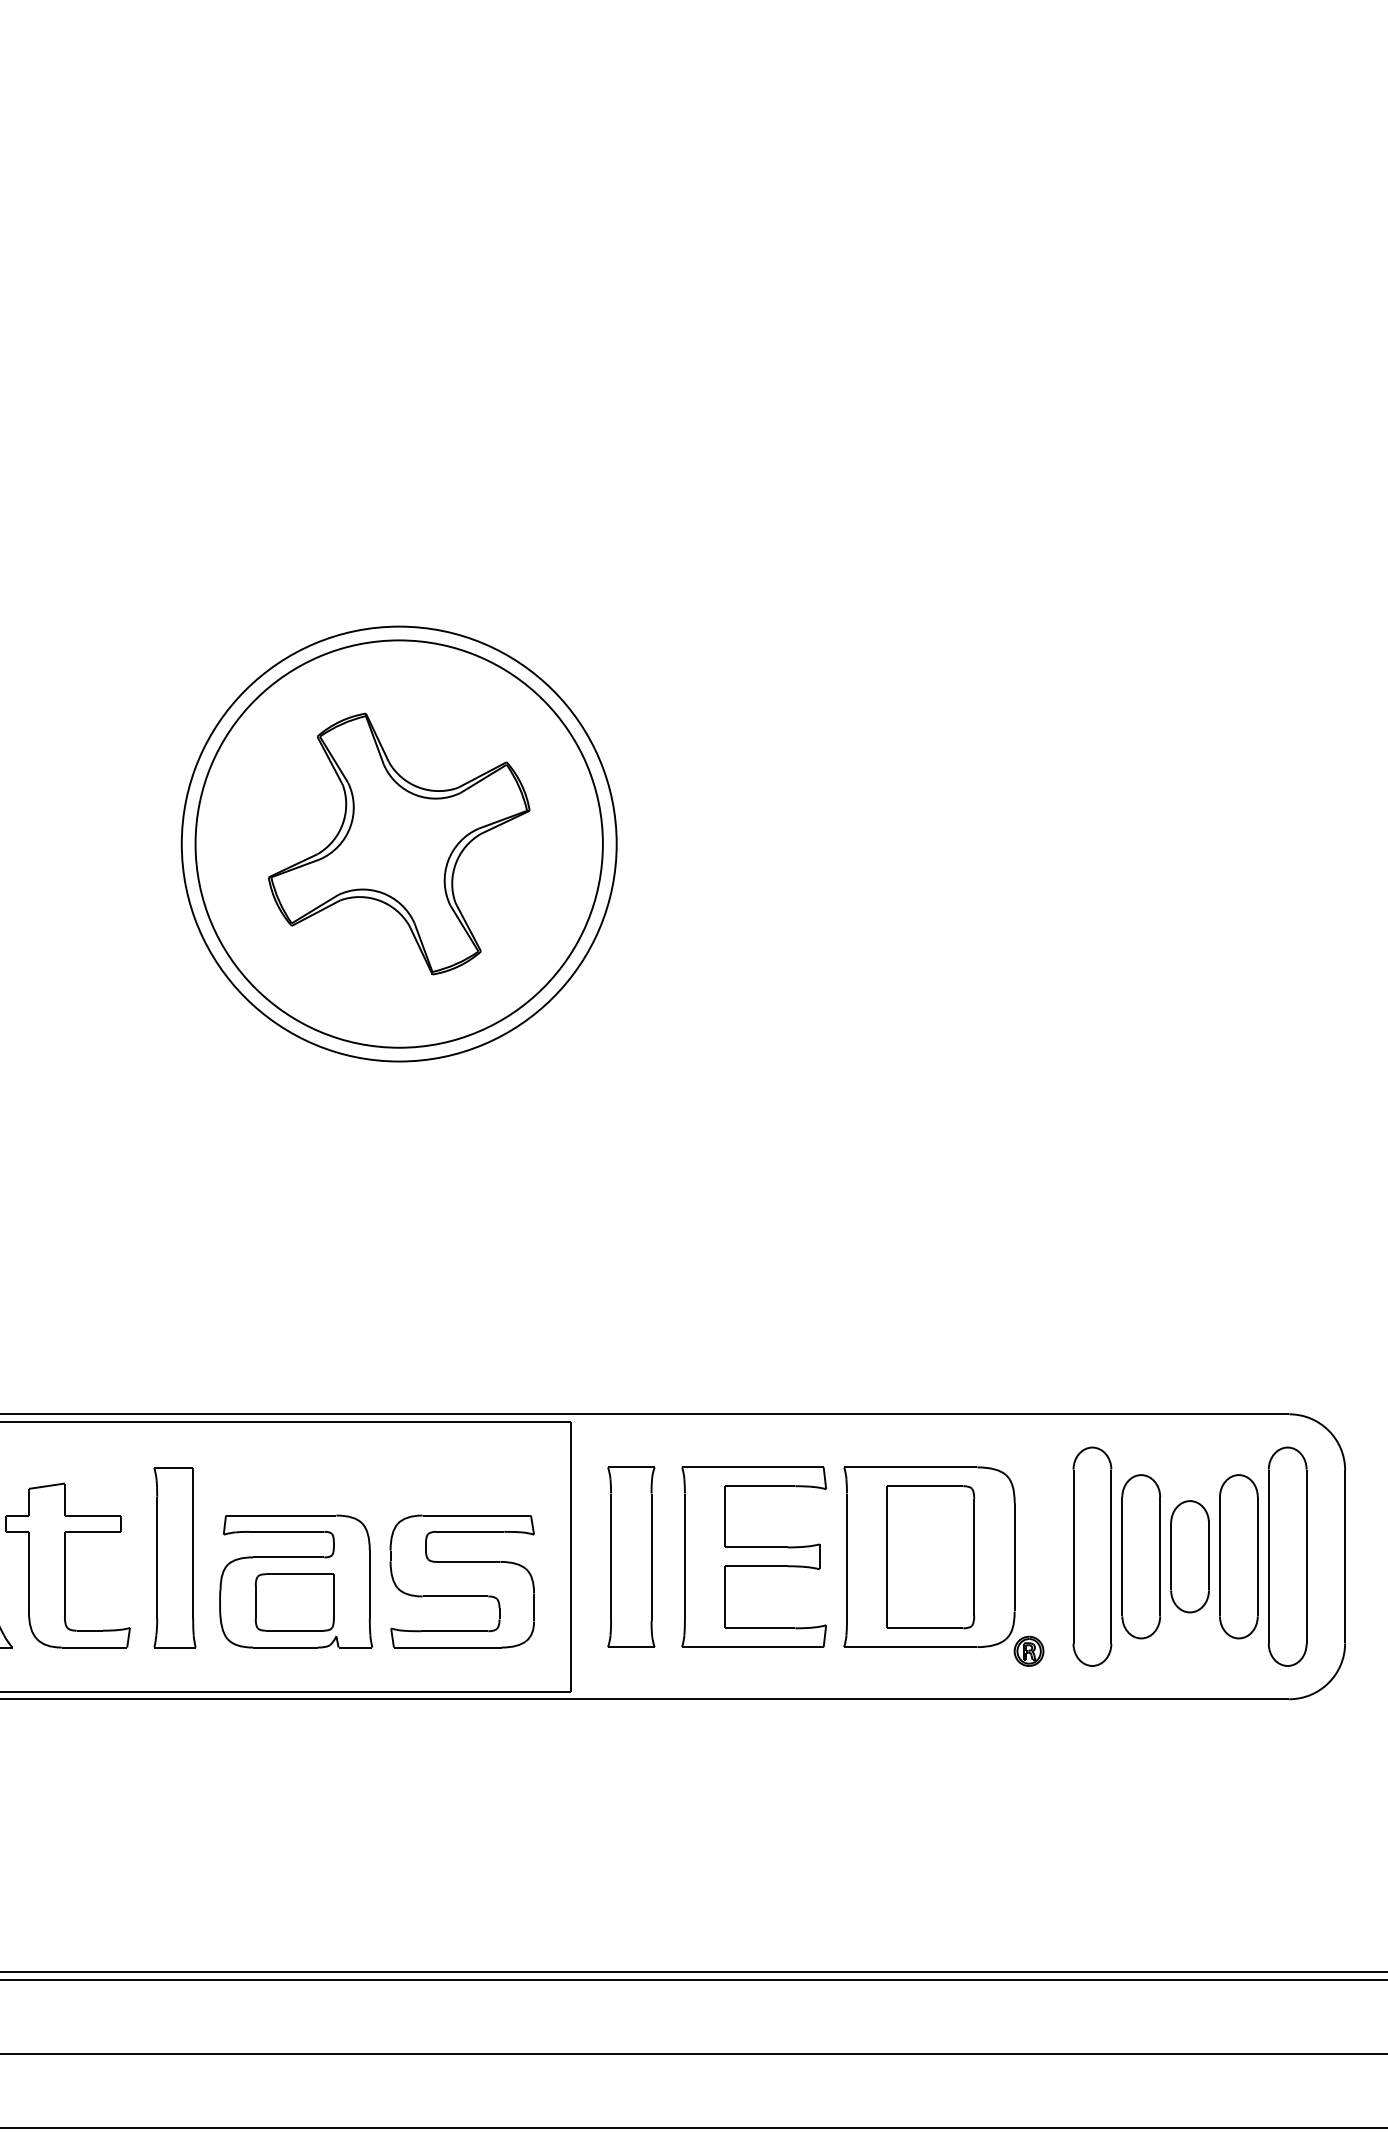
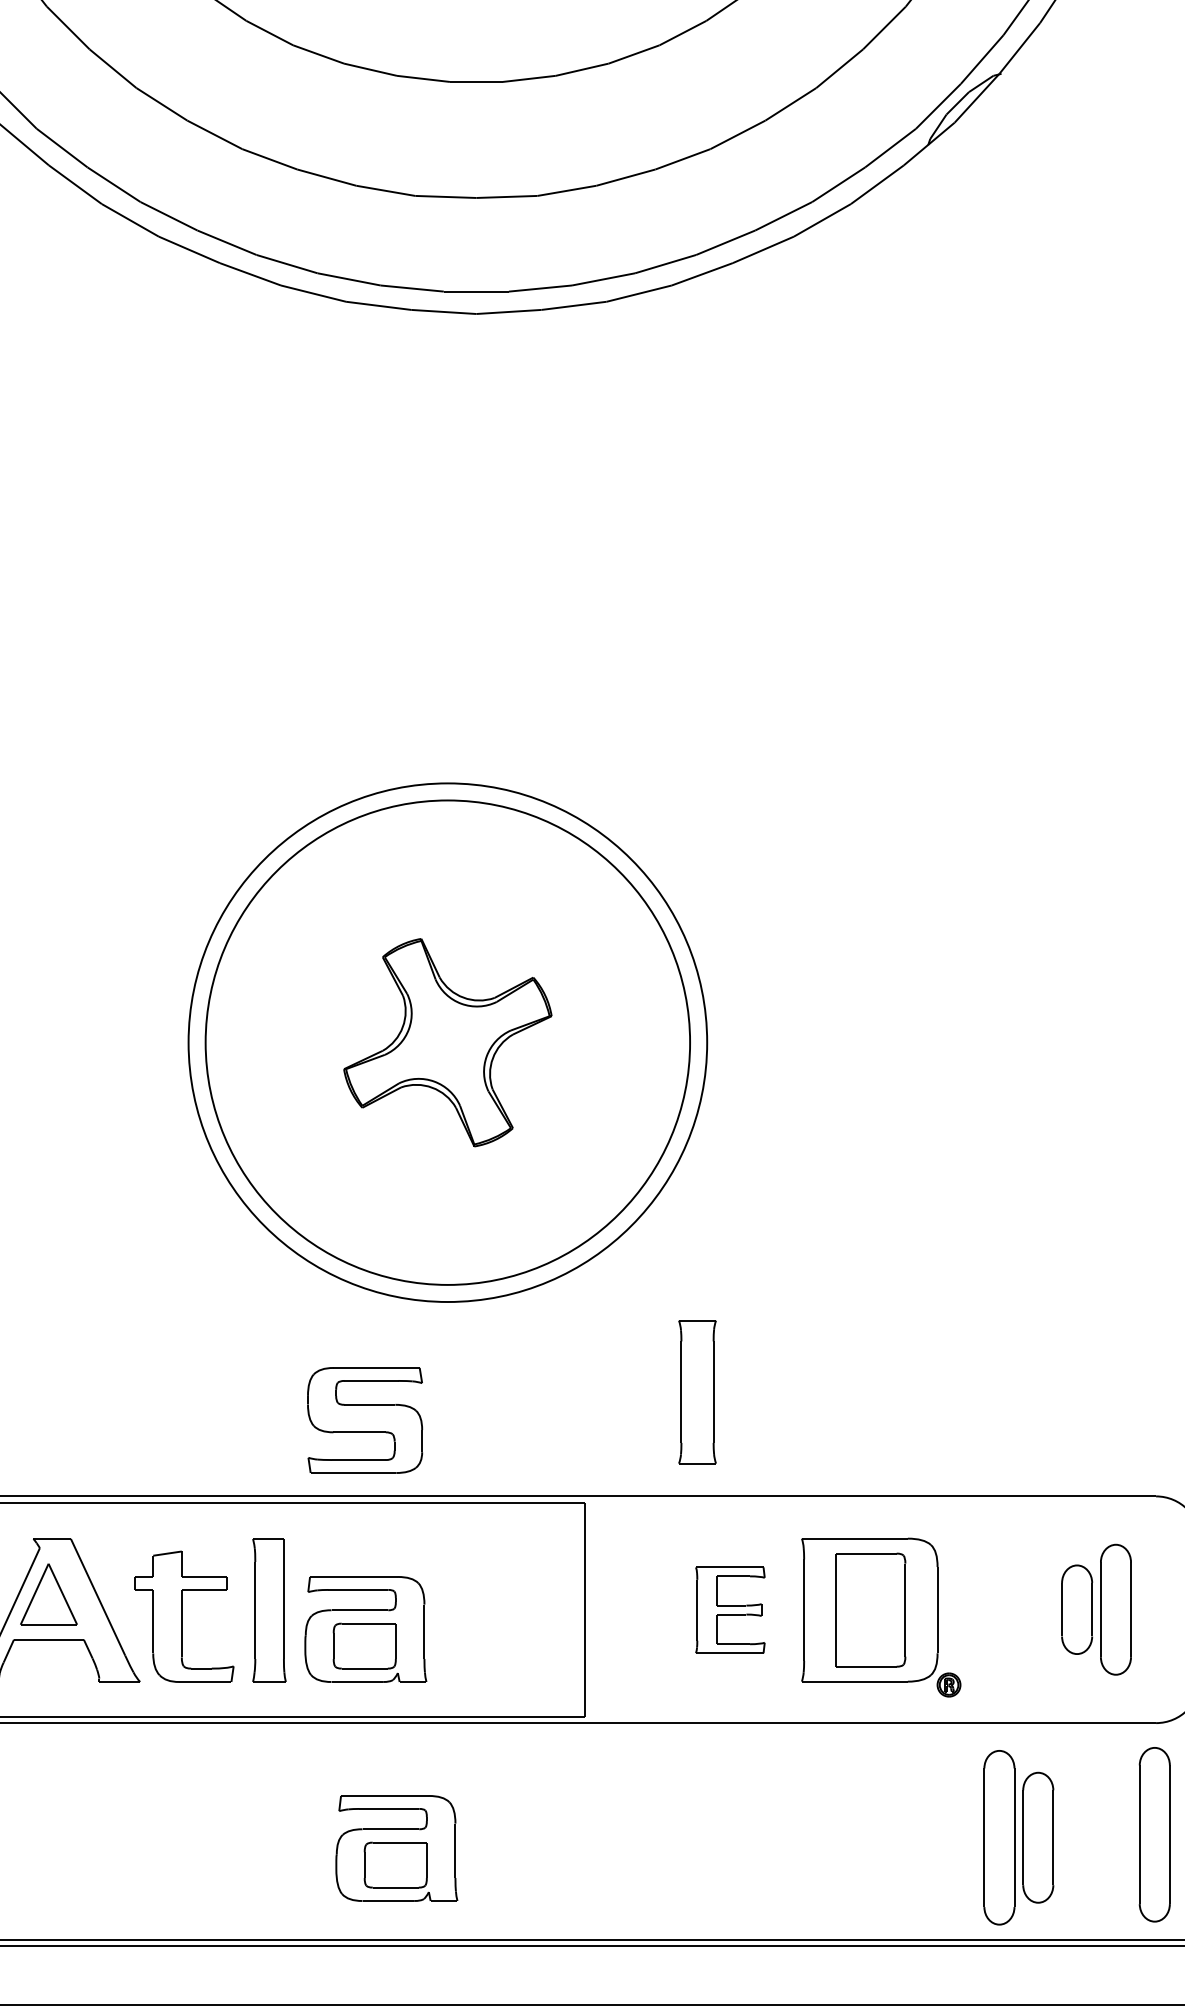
circle: (398, 843) -> (447, 1042), size x1.4
circle: (398, 843) -> (447, 1042), size x1.6
part: (1116, 1556) -> (1018, 1837), moved
part: (1287, 1556) -> (1154, 1834), moved
part: (631, 1557) -> (697, 1392), moved
part: (754, 1557) -> (730, 1610), size x0.6
part: (462, 1581) -> (365, 1420), moved
part: (334, 1856) -> (396, 1848), added

